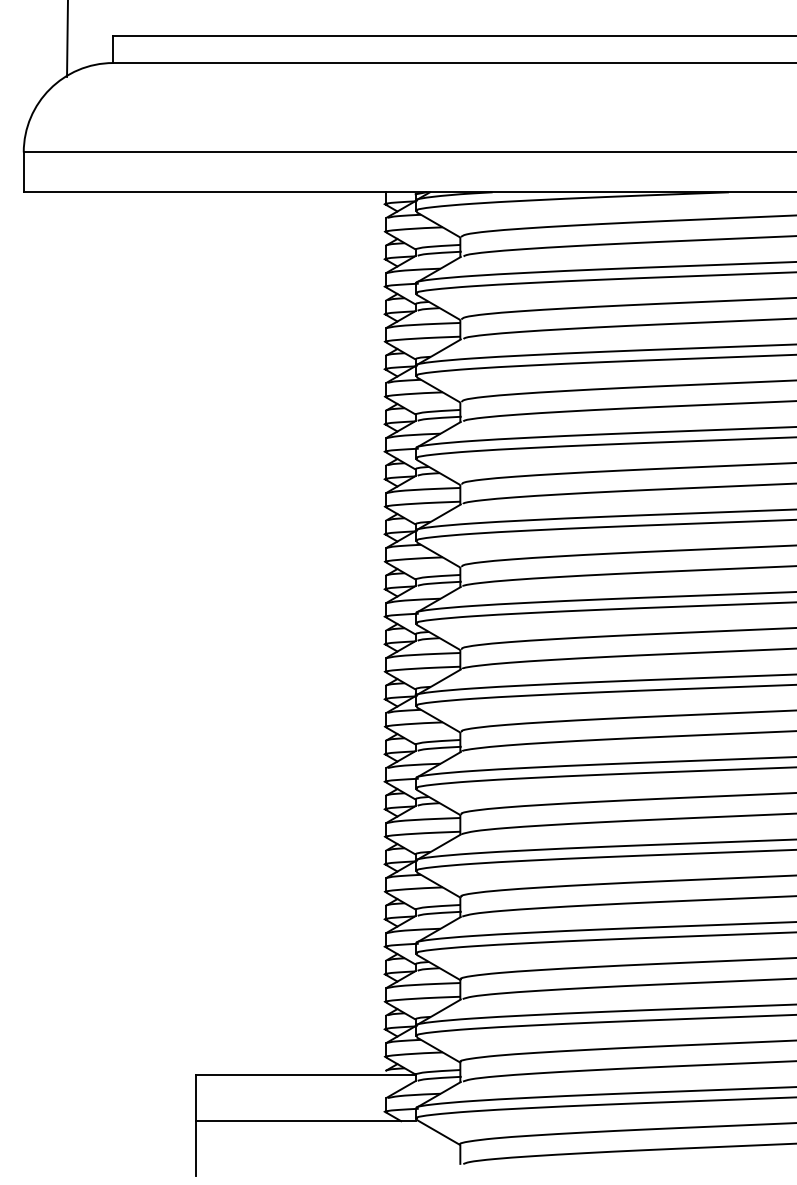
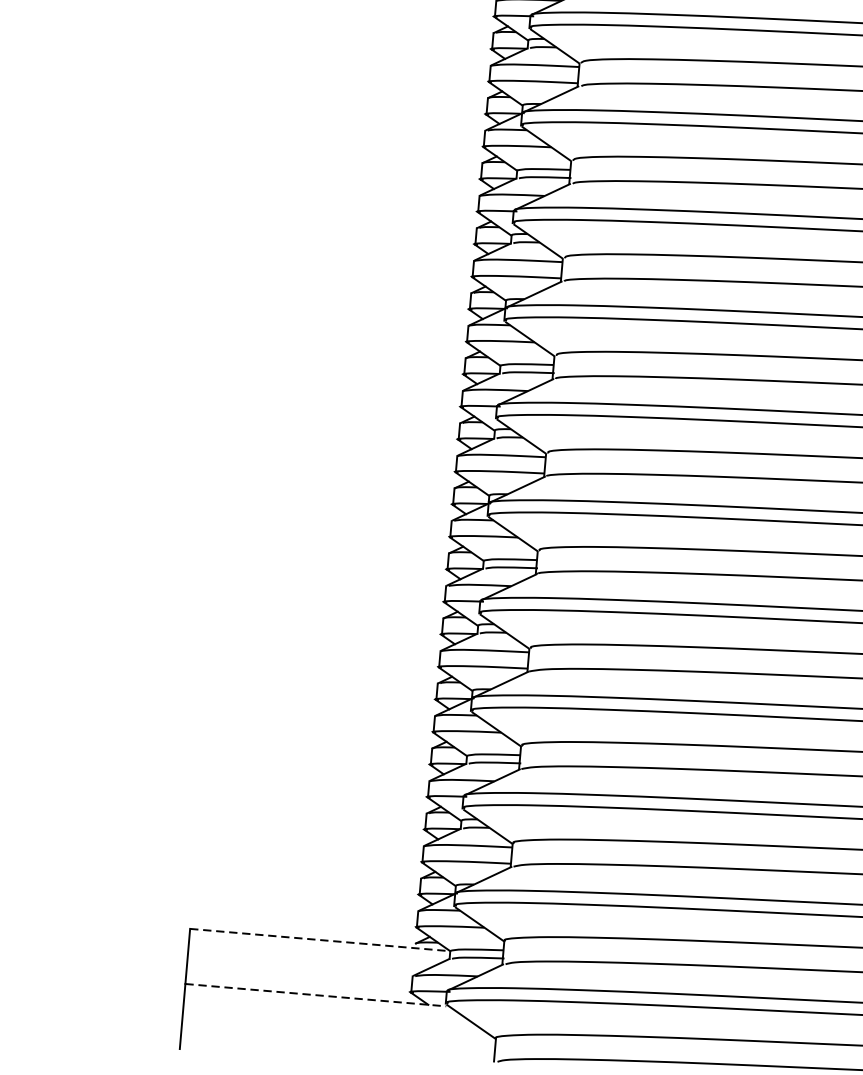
line: (306, 1074) -> (321, 940), solid -> dashed
line: (306, 1121) -> (316, 995), solid -> dashed

